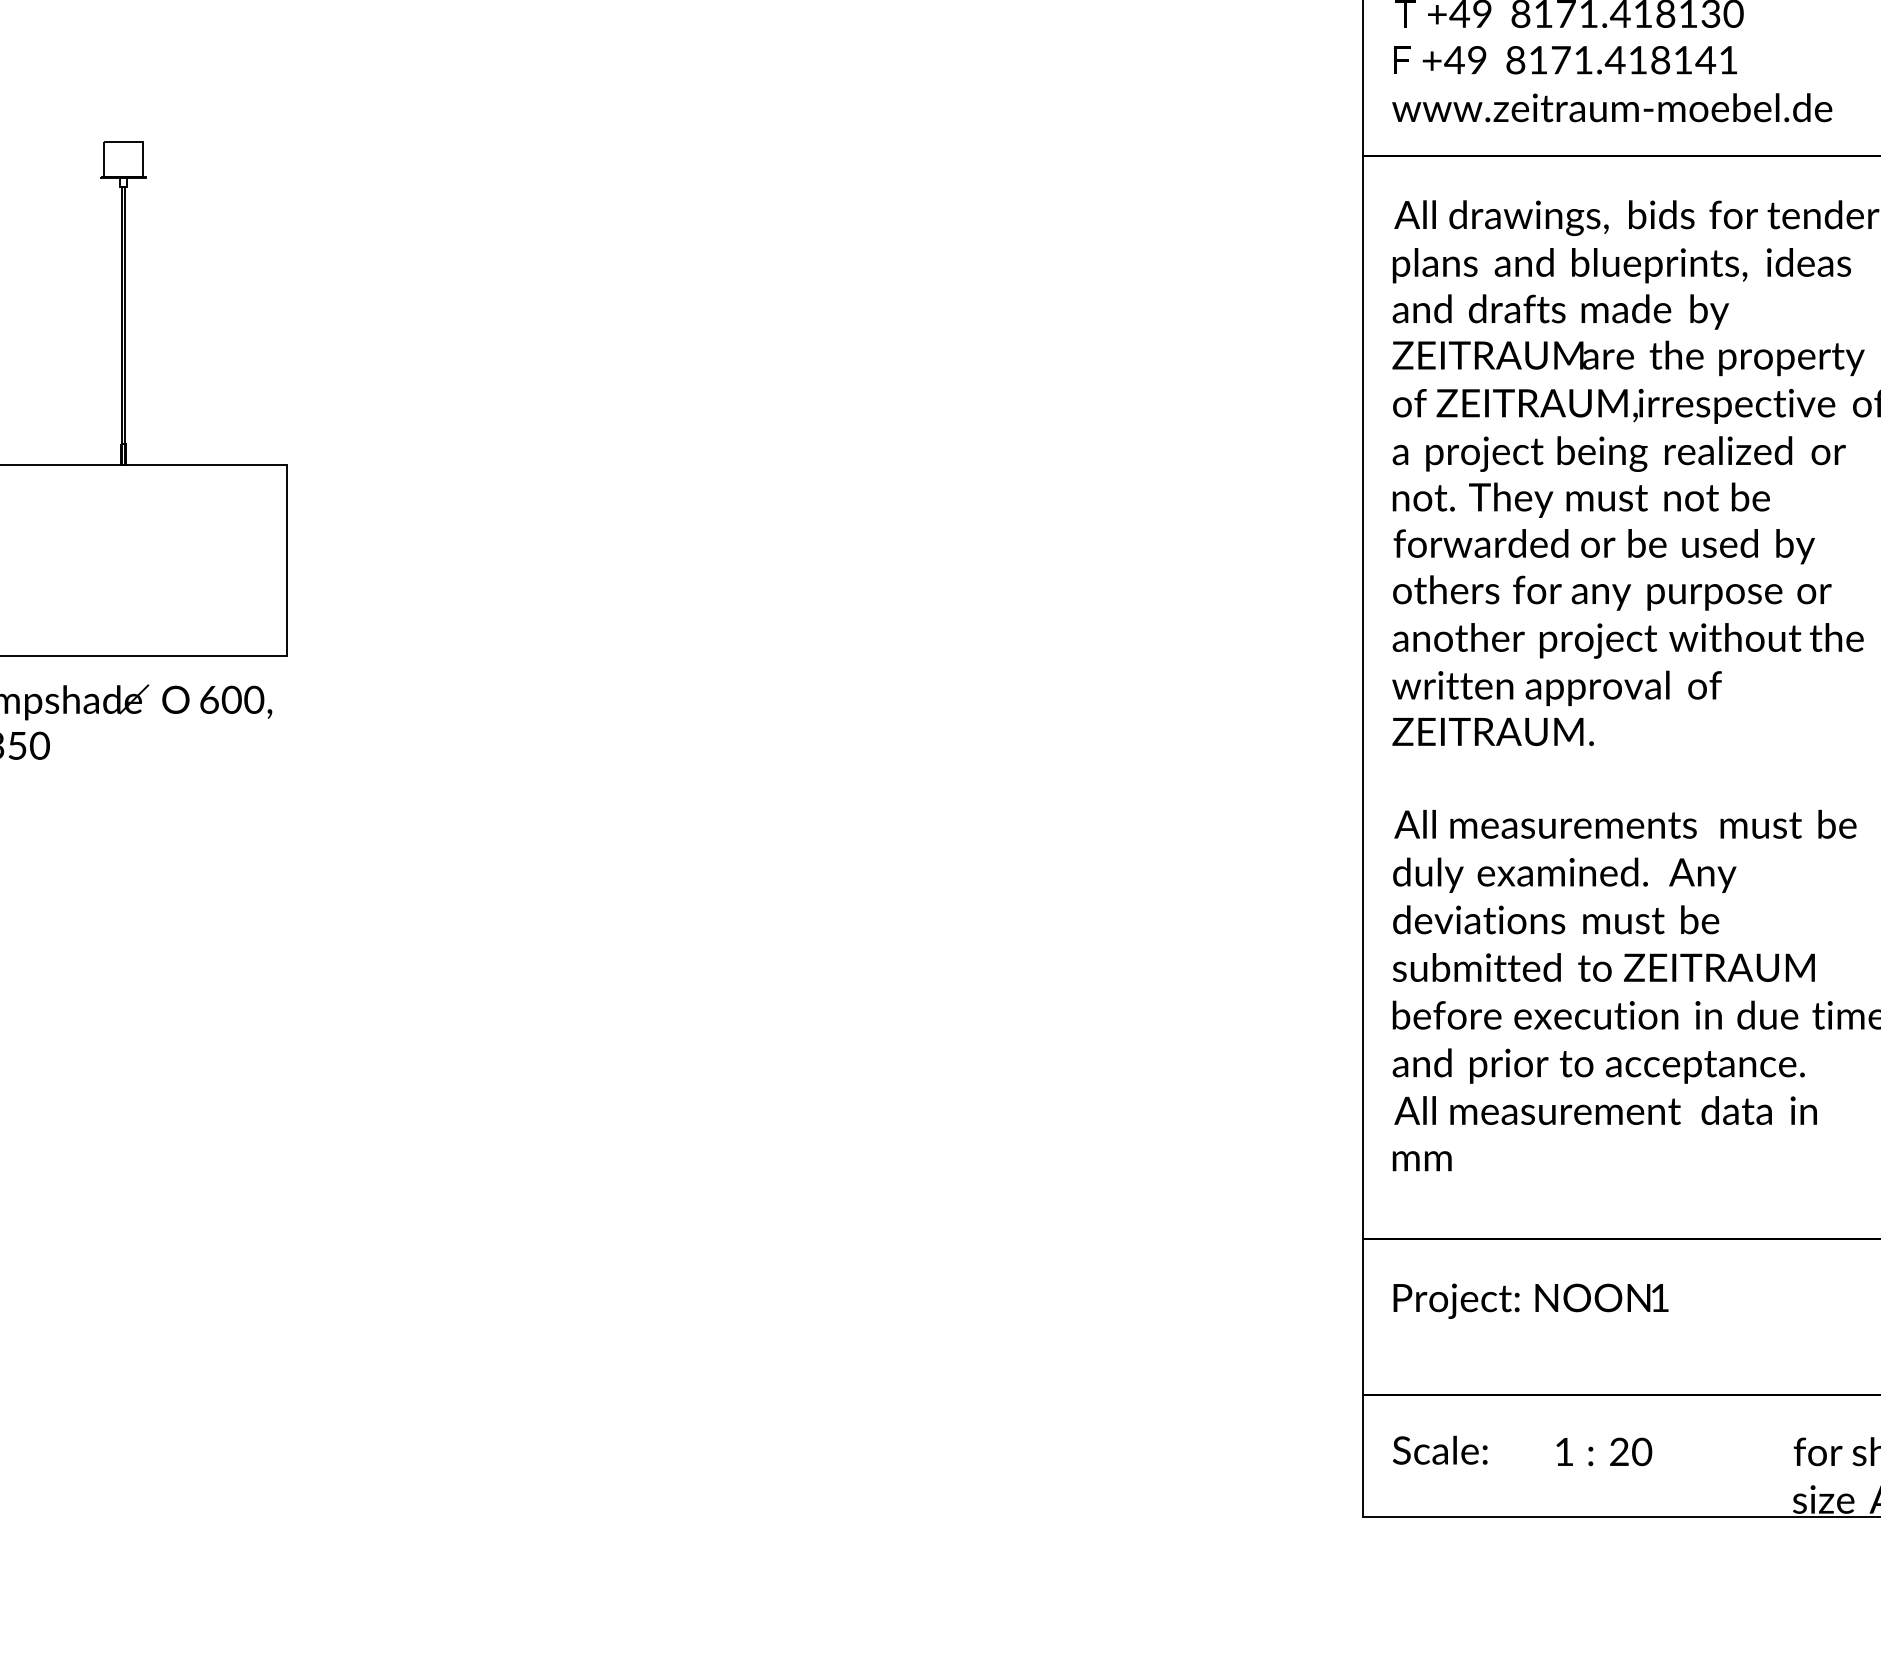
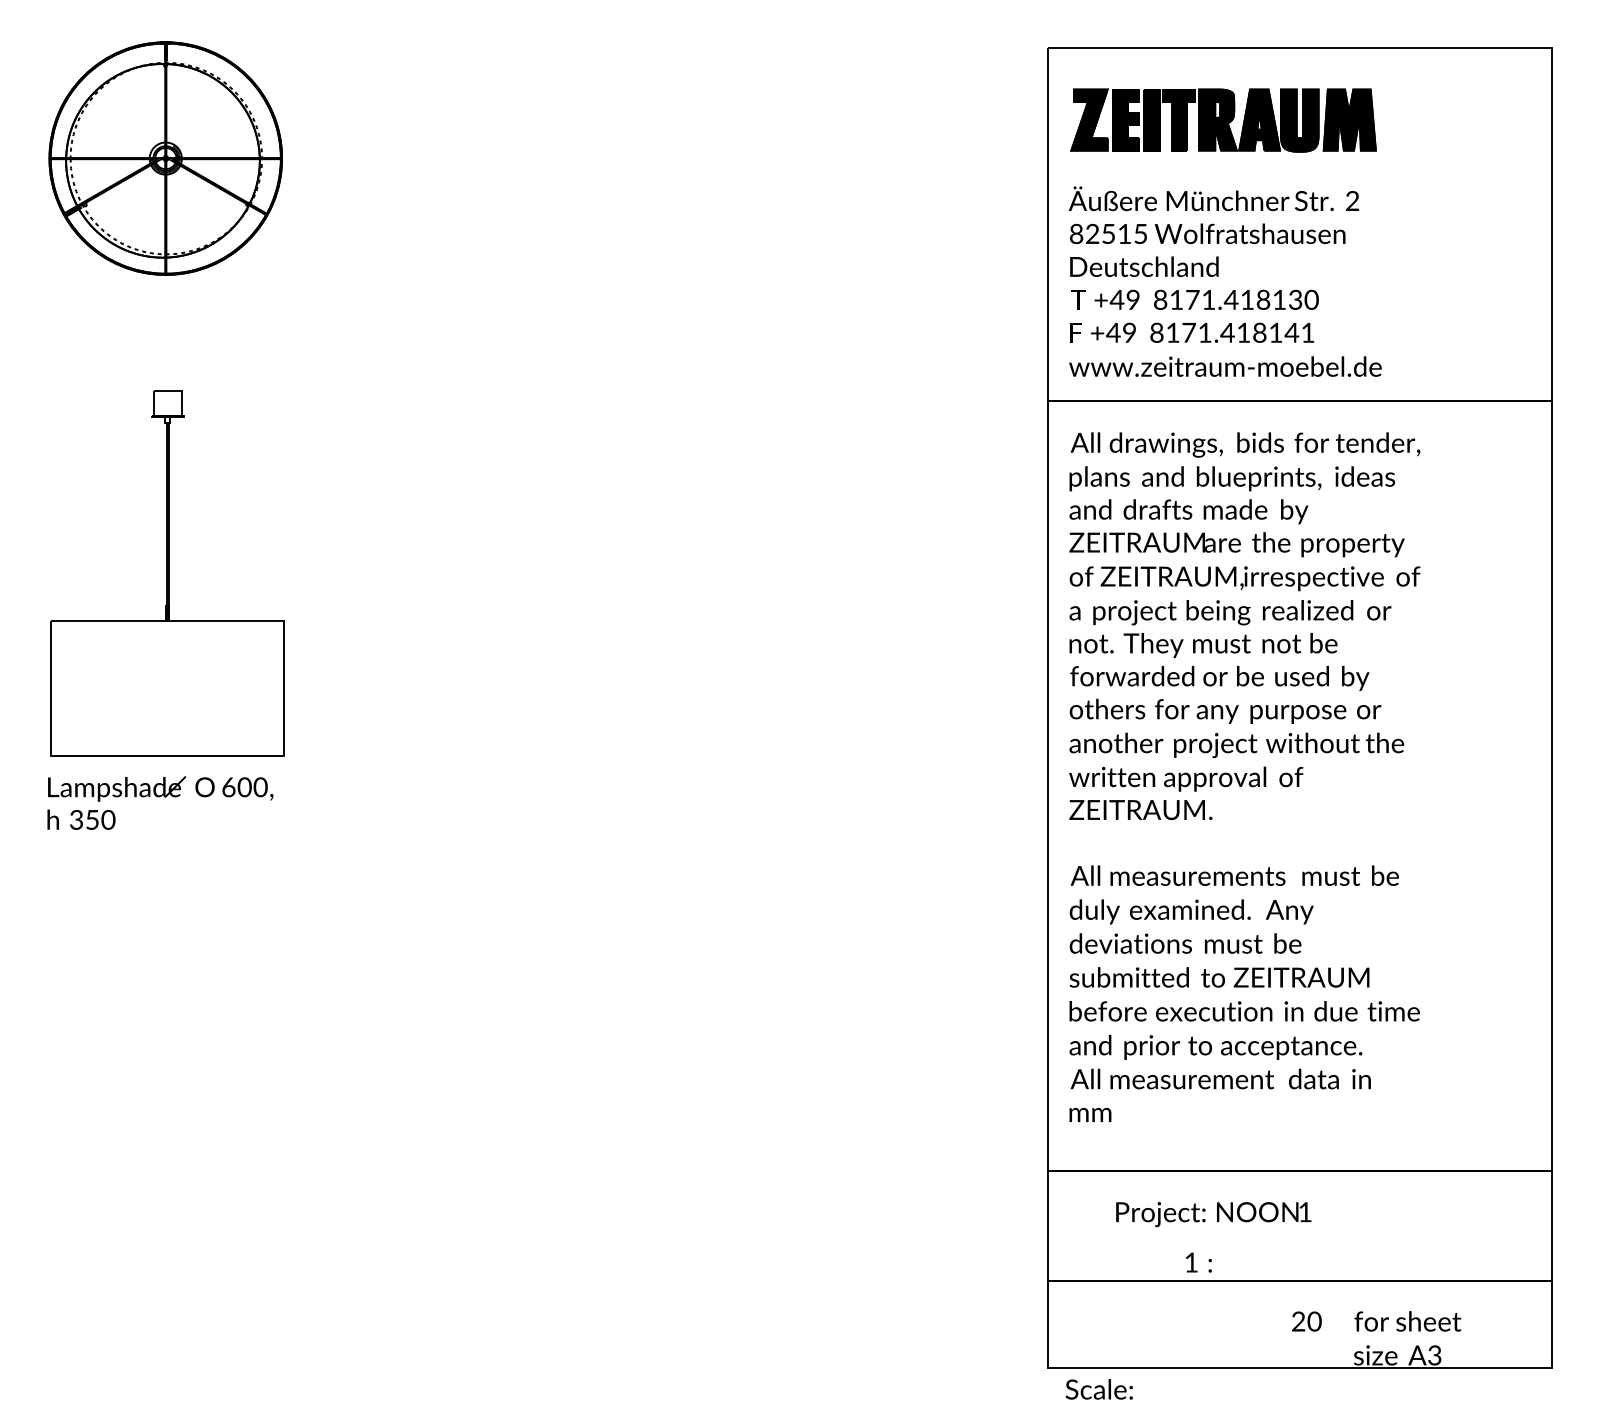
text: (1530, 1301) -> (1213, 1214), moved
text: (1439, 1450) -> (1098, 1389), moved
text: (1574, 1451) -> (1198, 1262), moved
text: (1630, 1451) -> (1306, 1321), moved

